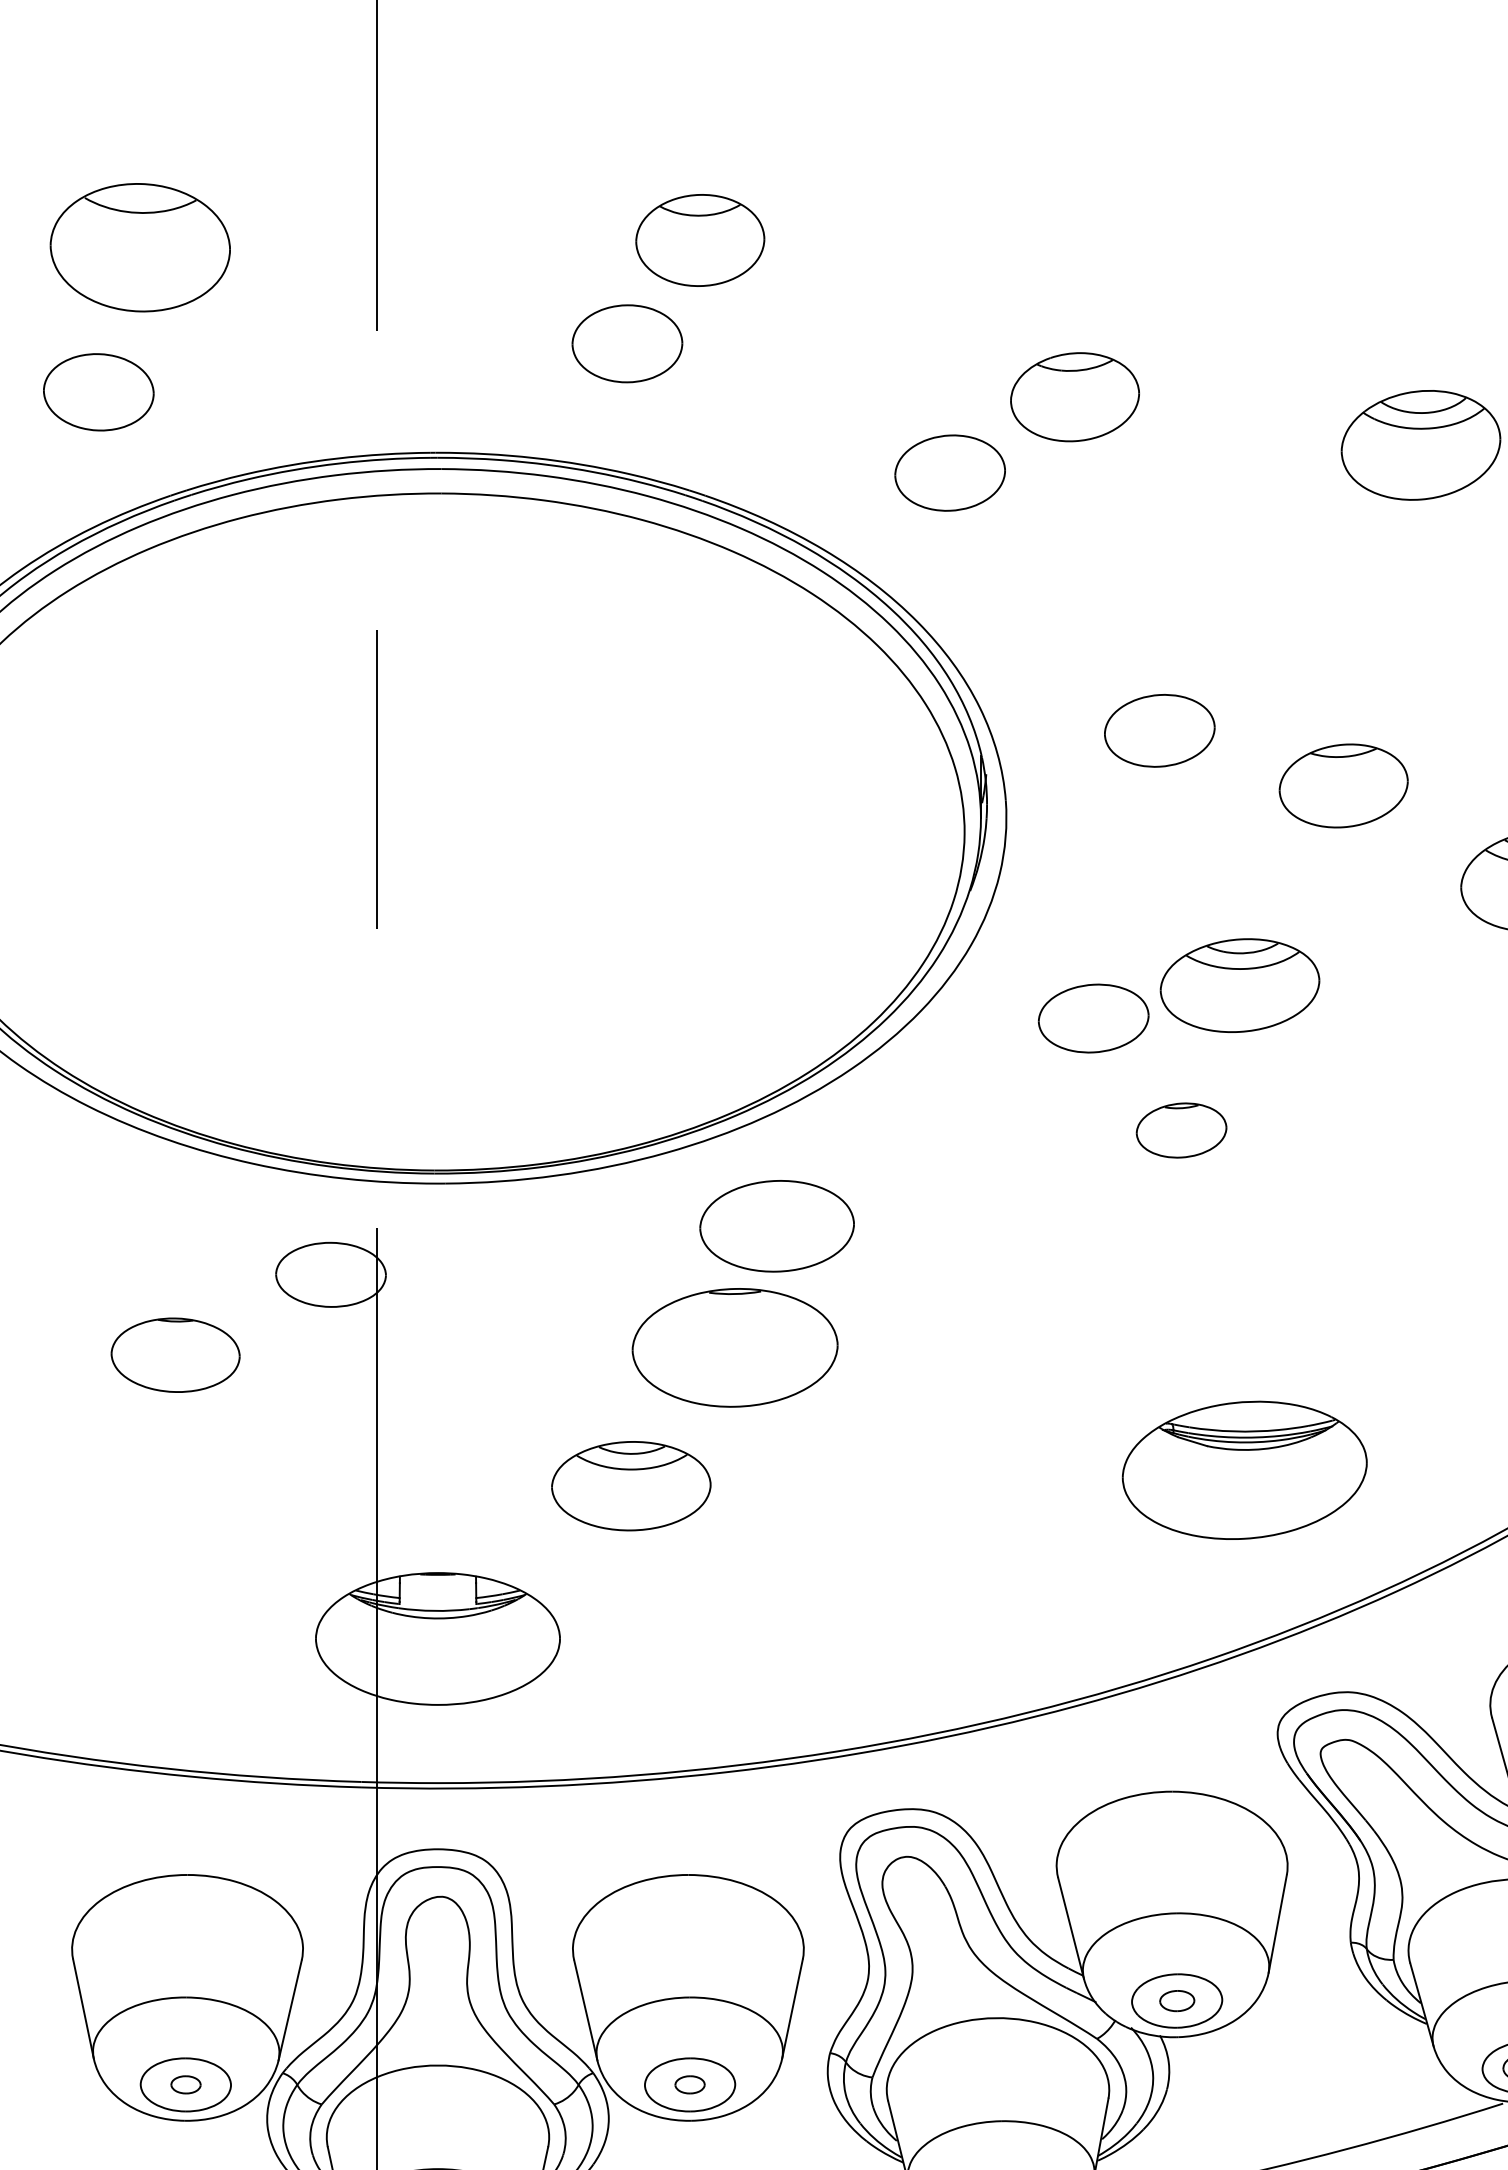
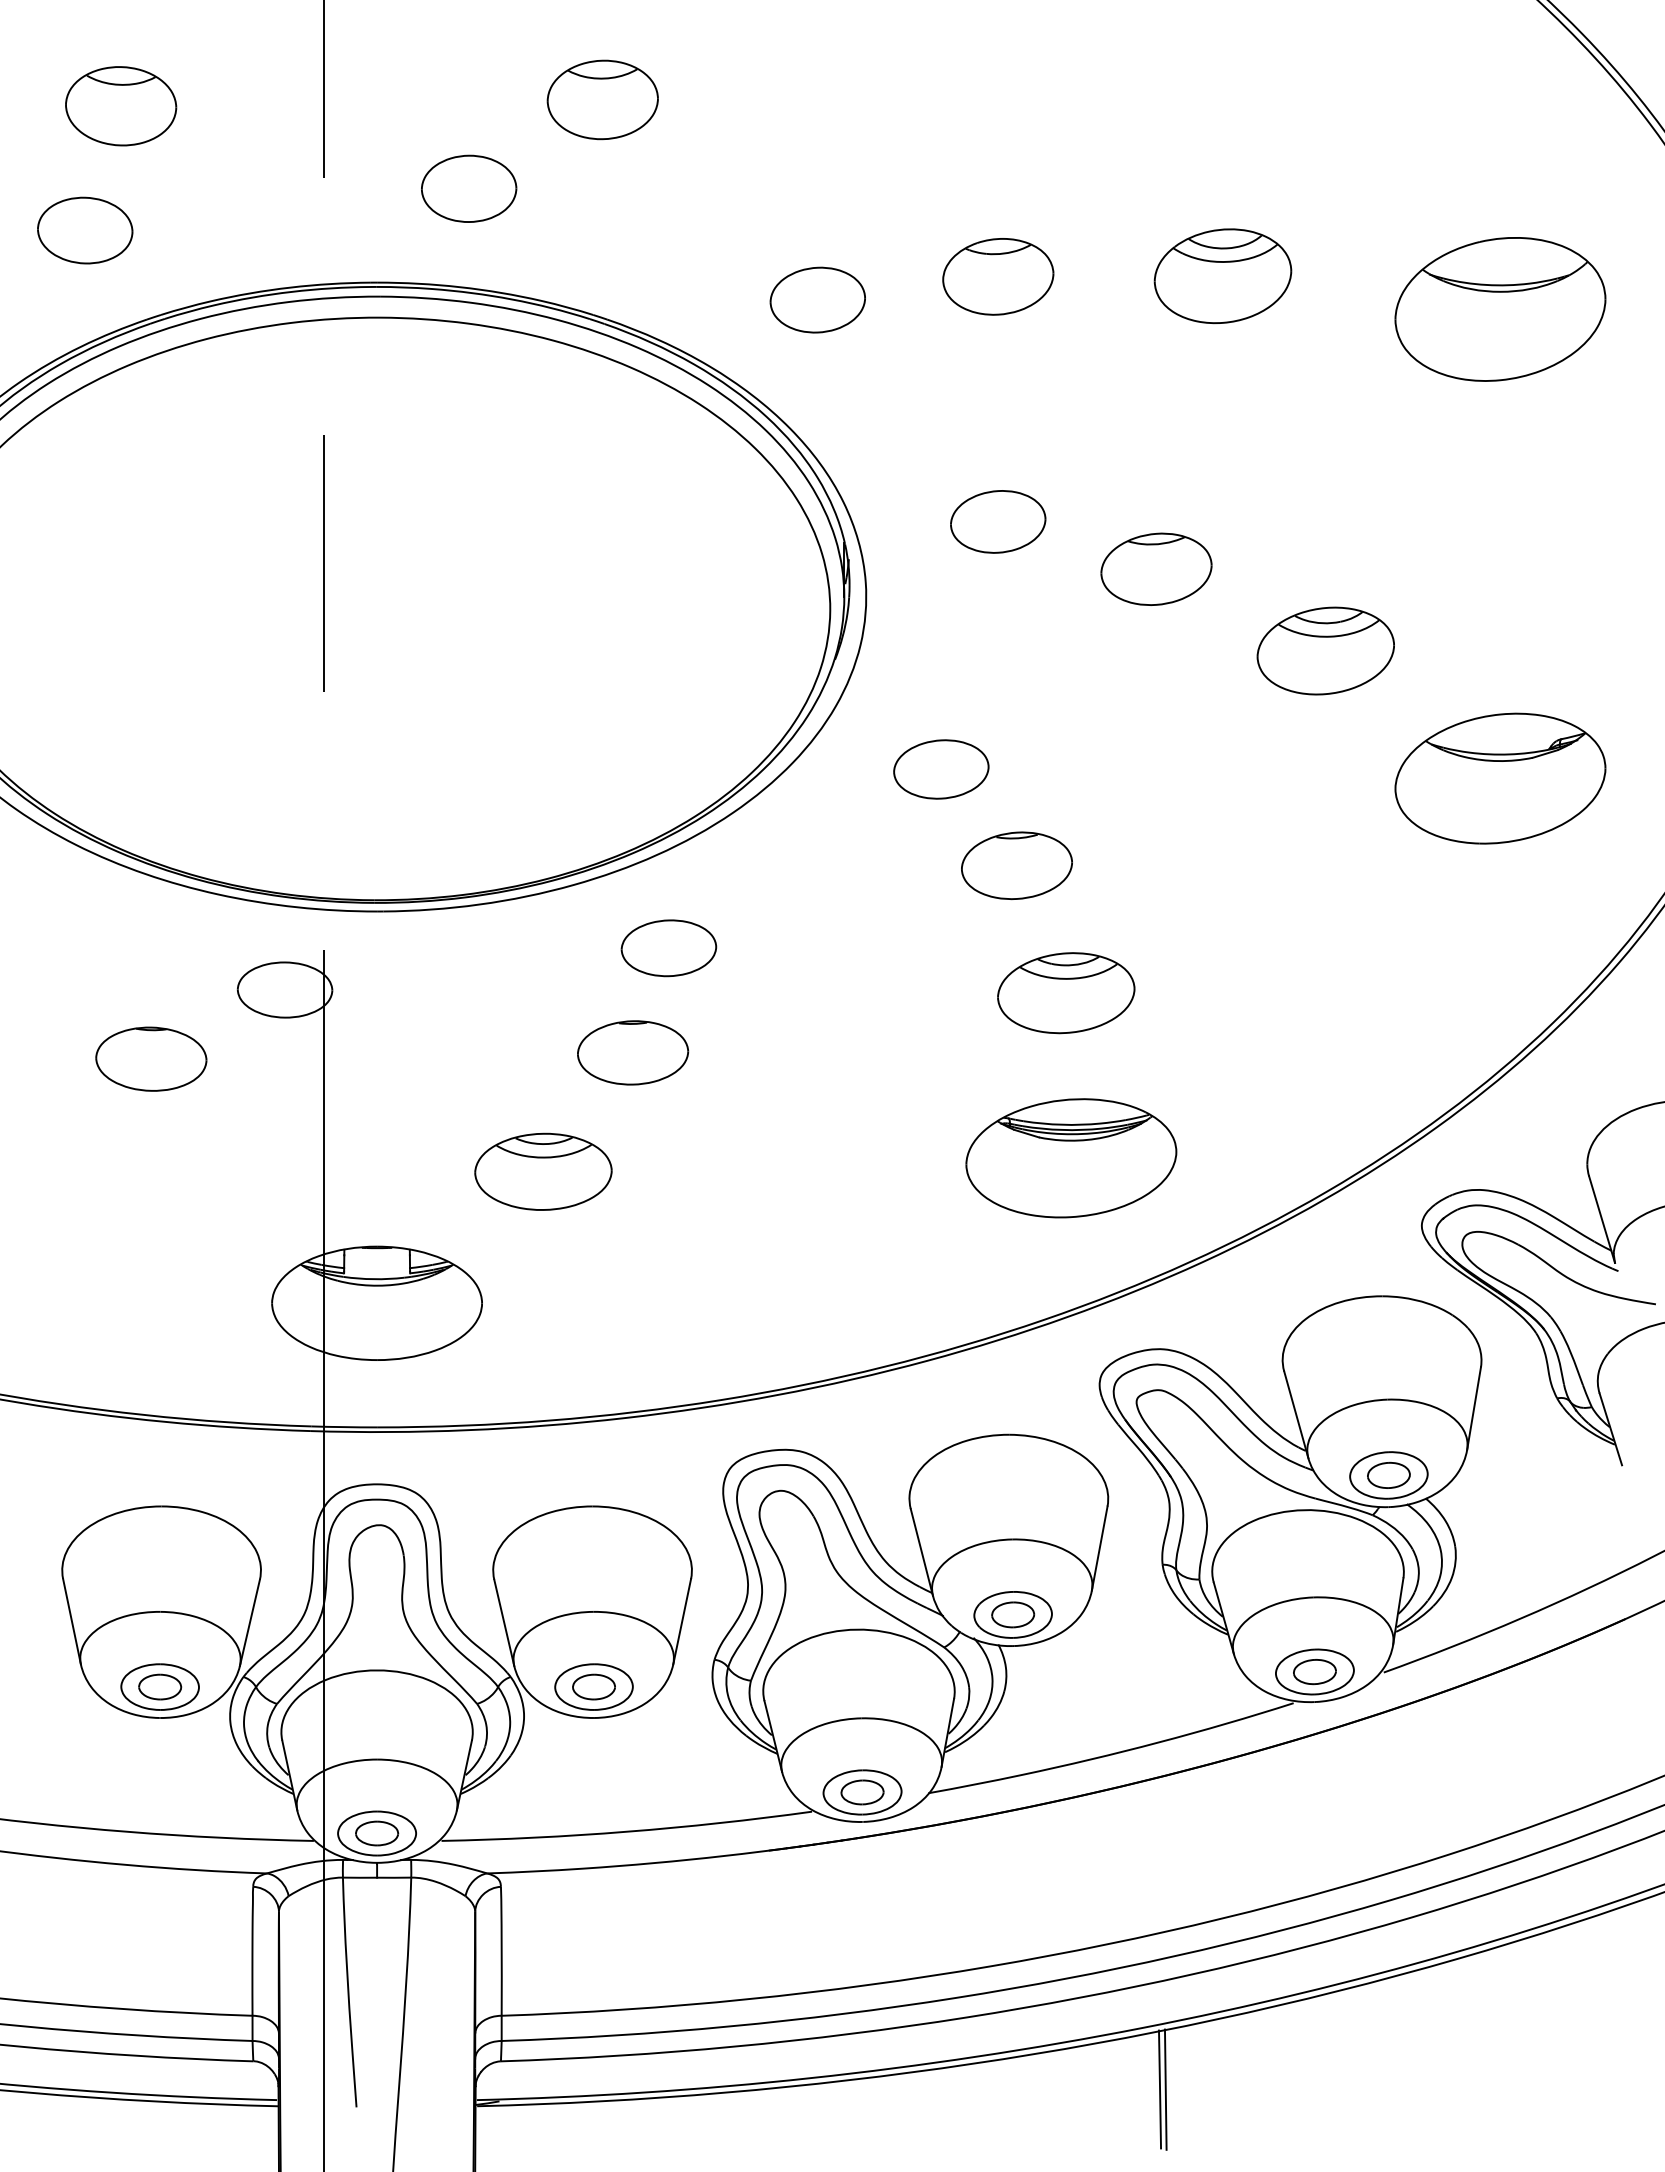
part: (140, 248) -> (121, 106), size x0.71
part: (627, 343) -> (469, 188), moved
part: (1075, 396) -> (998, 276), moved
part: (1240, 986) -> (1066, 993), moved
part: (1181, 1130) -> (1016, 865), size x1.43
part: (776, 1226) -> (668, 948), size x0.71
part: (735, 1347) -> (633, 1052), size x0.62
part: (1177, 2000) -> (1013, 1614), size x1.43
part: (186, 2084) -> (160, 1686), size x1.67
part: (689, 2084) -> (593, 1686), size x1.67

